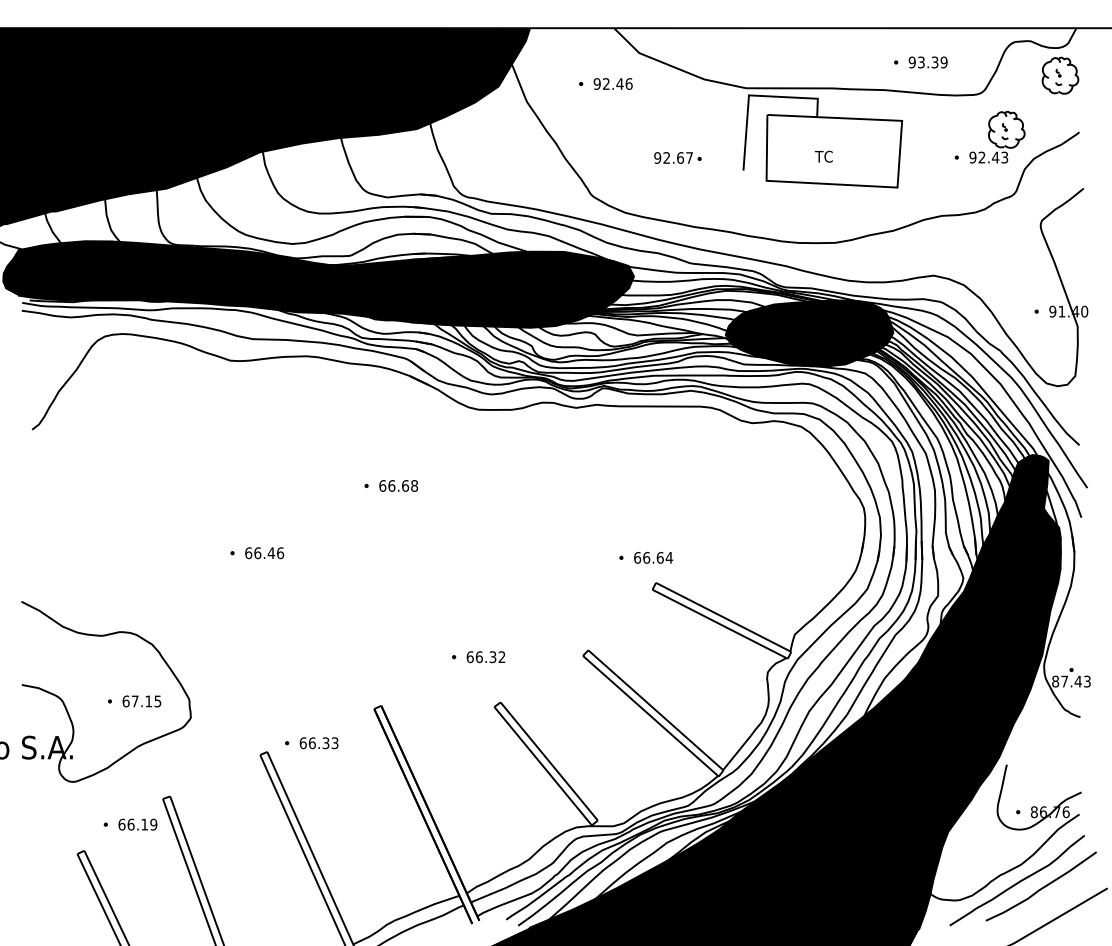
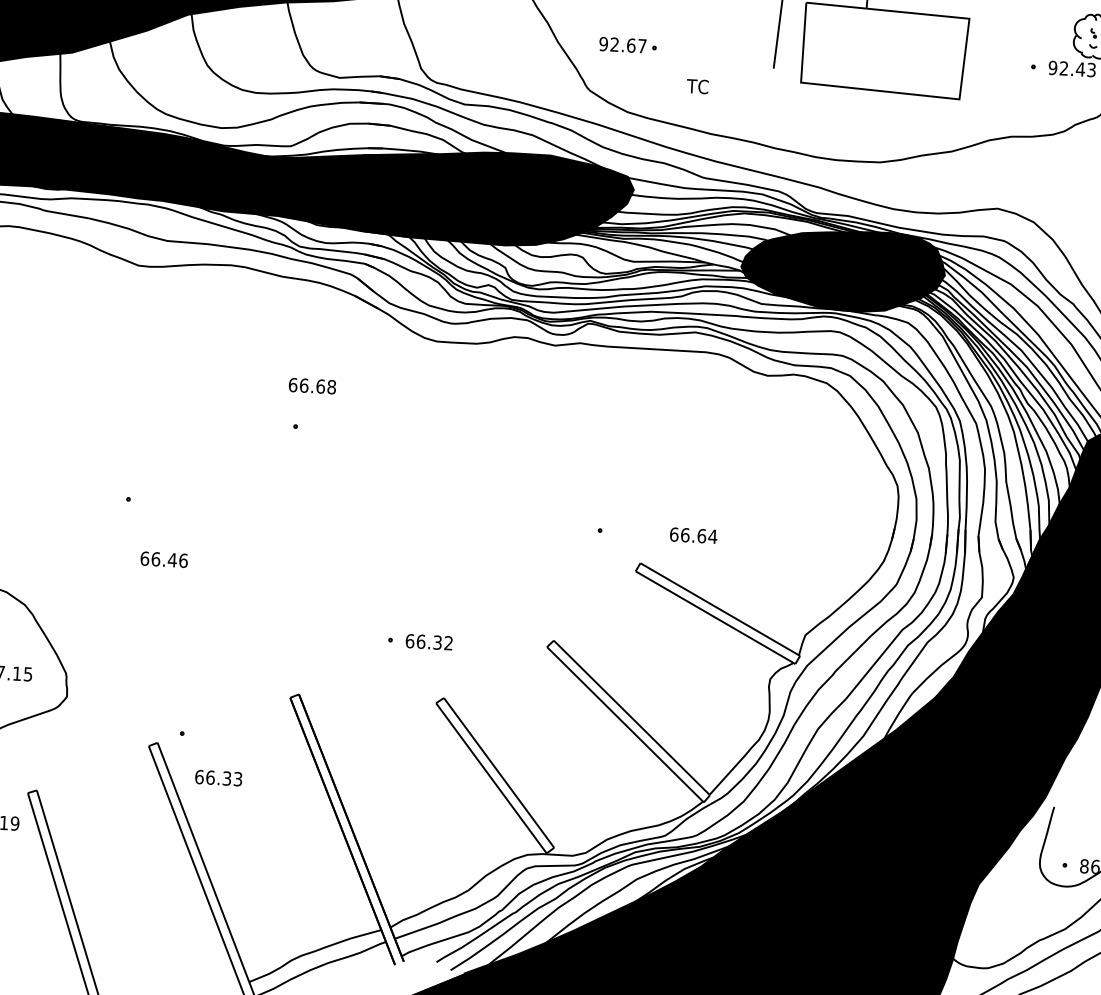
text: (823, 156) -> (697, 86), moved
part: (677, 157) -> (627, 44), moved
text: (398, 485) -> (312, 385), moved
text: (264, 553) -> (164, 560), moved
text: (653, 557) -> (693, 535), moved
text: (318, 743) -> (217, 778), moved

